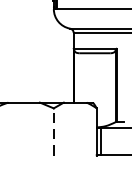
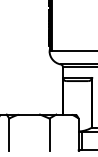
line: (53, 131) -> (49, 134), dashed -> solid

